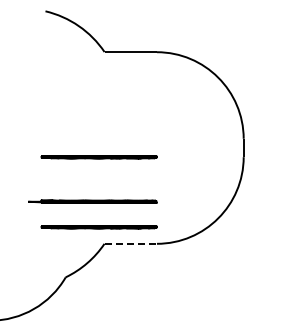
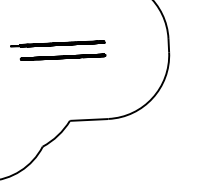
line: (92, 201) -> (57, 43), moved
line: (98, 227) -> (65, 108), removed
line: (131, 243) -> (89, 119), dashed -> solid

